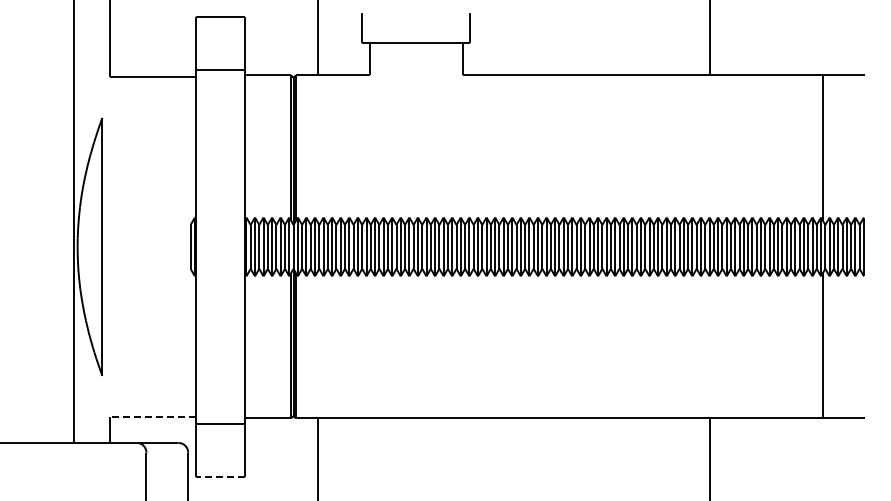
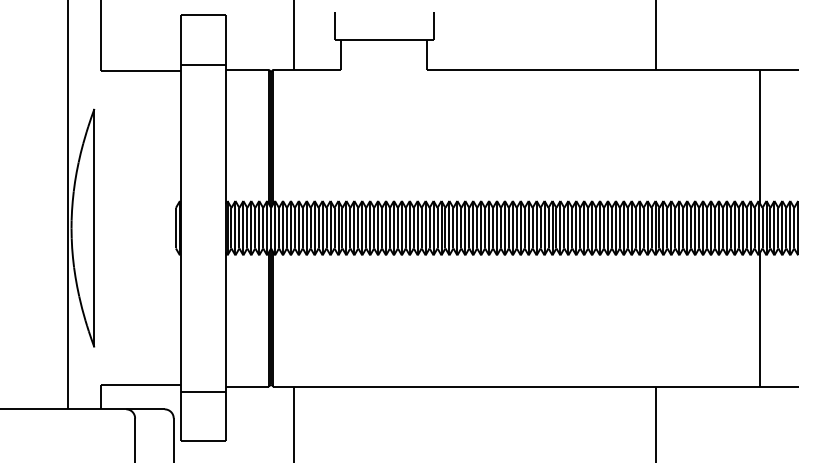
line: (152, 416) -> (140, 384), dashed -> solid
line: (220, 477) -> (203, 441), dashed -> solid

